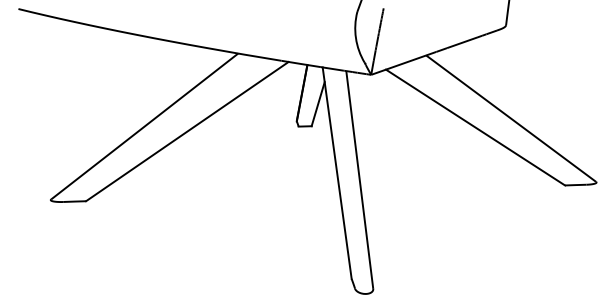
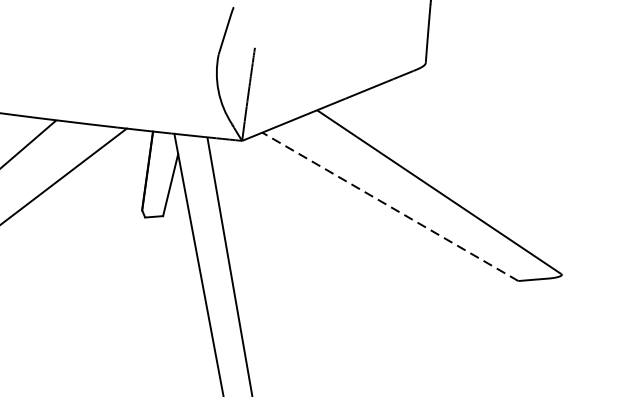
line: (475, 127) -> (390, 206), solid -> dashed

